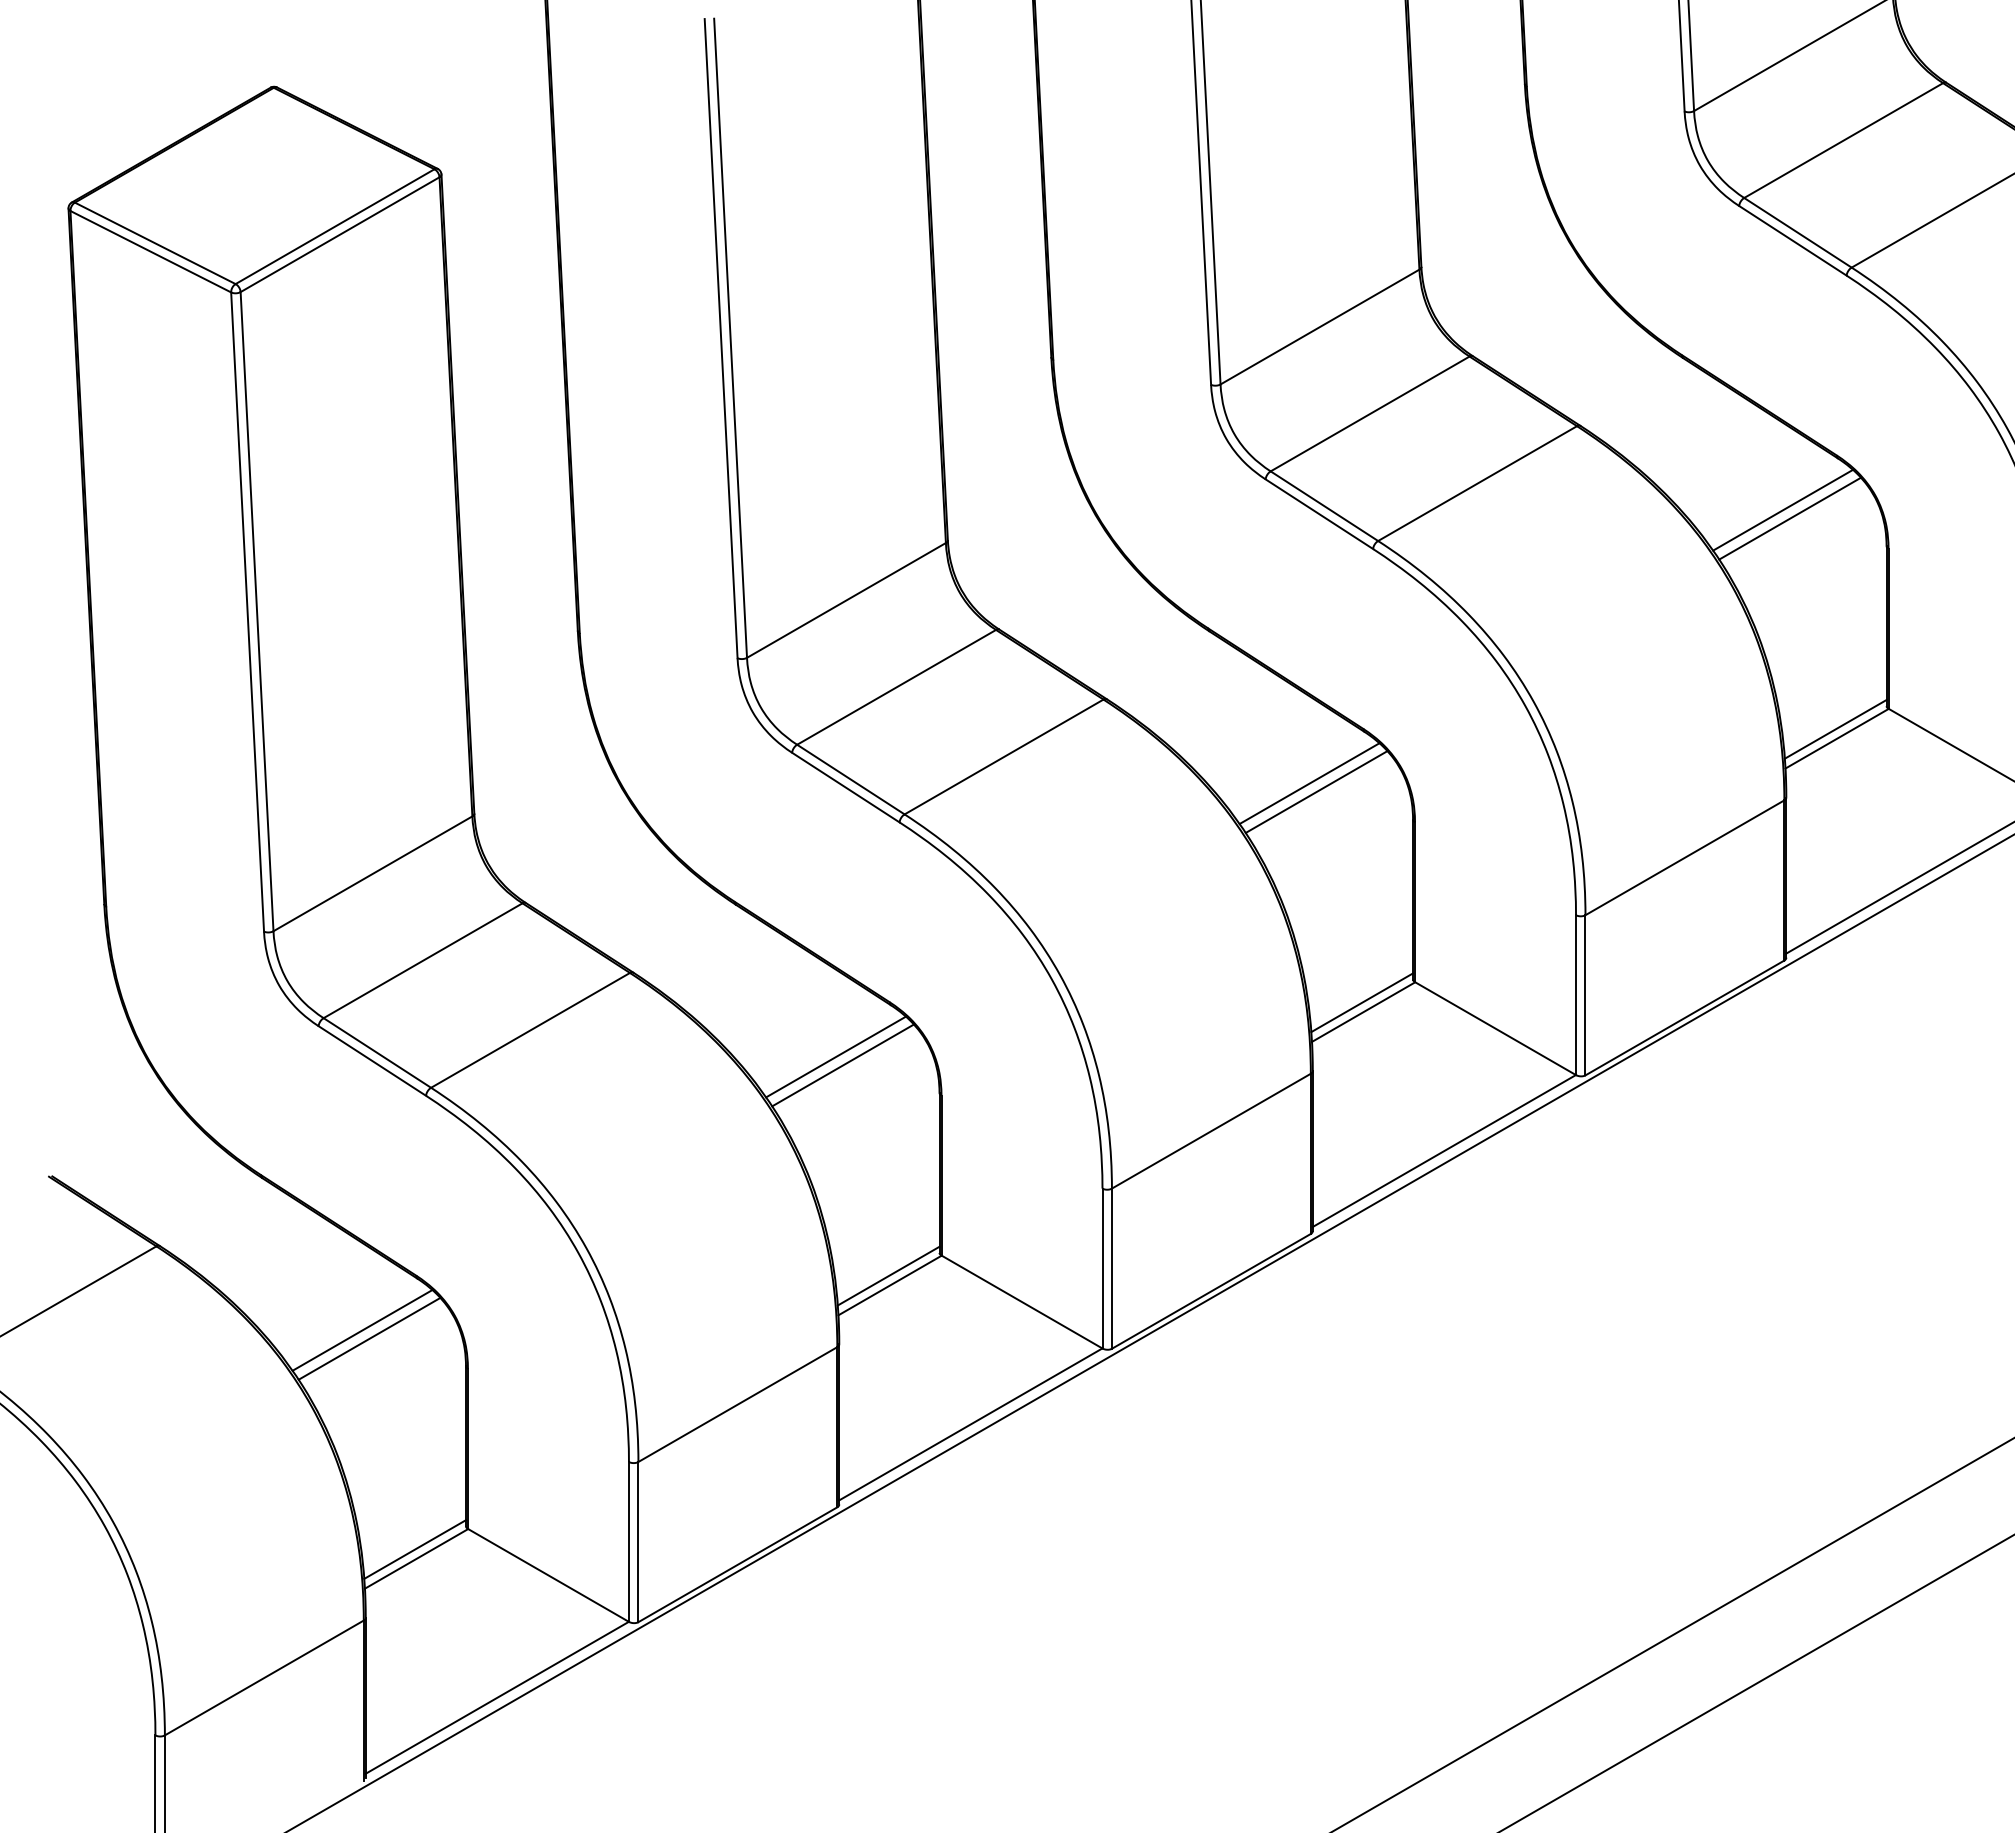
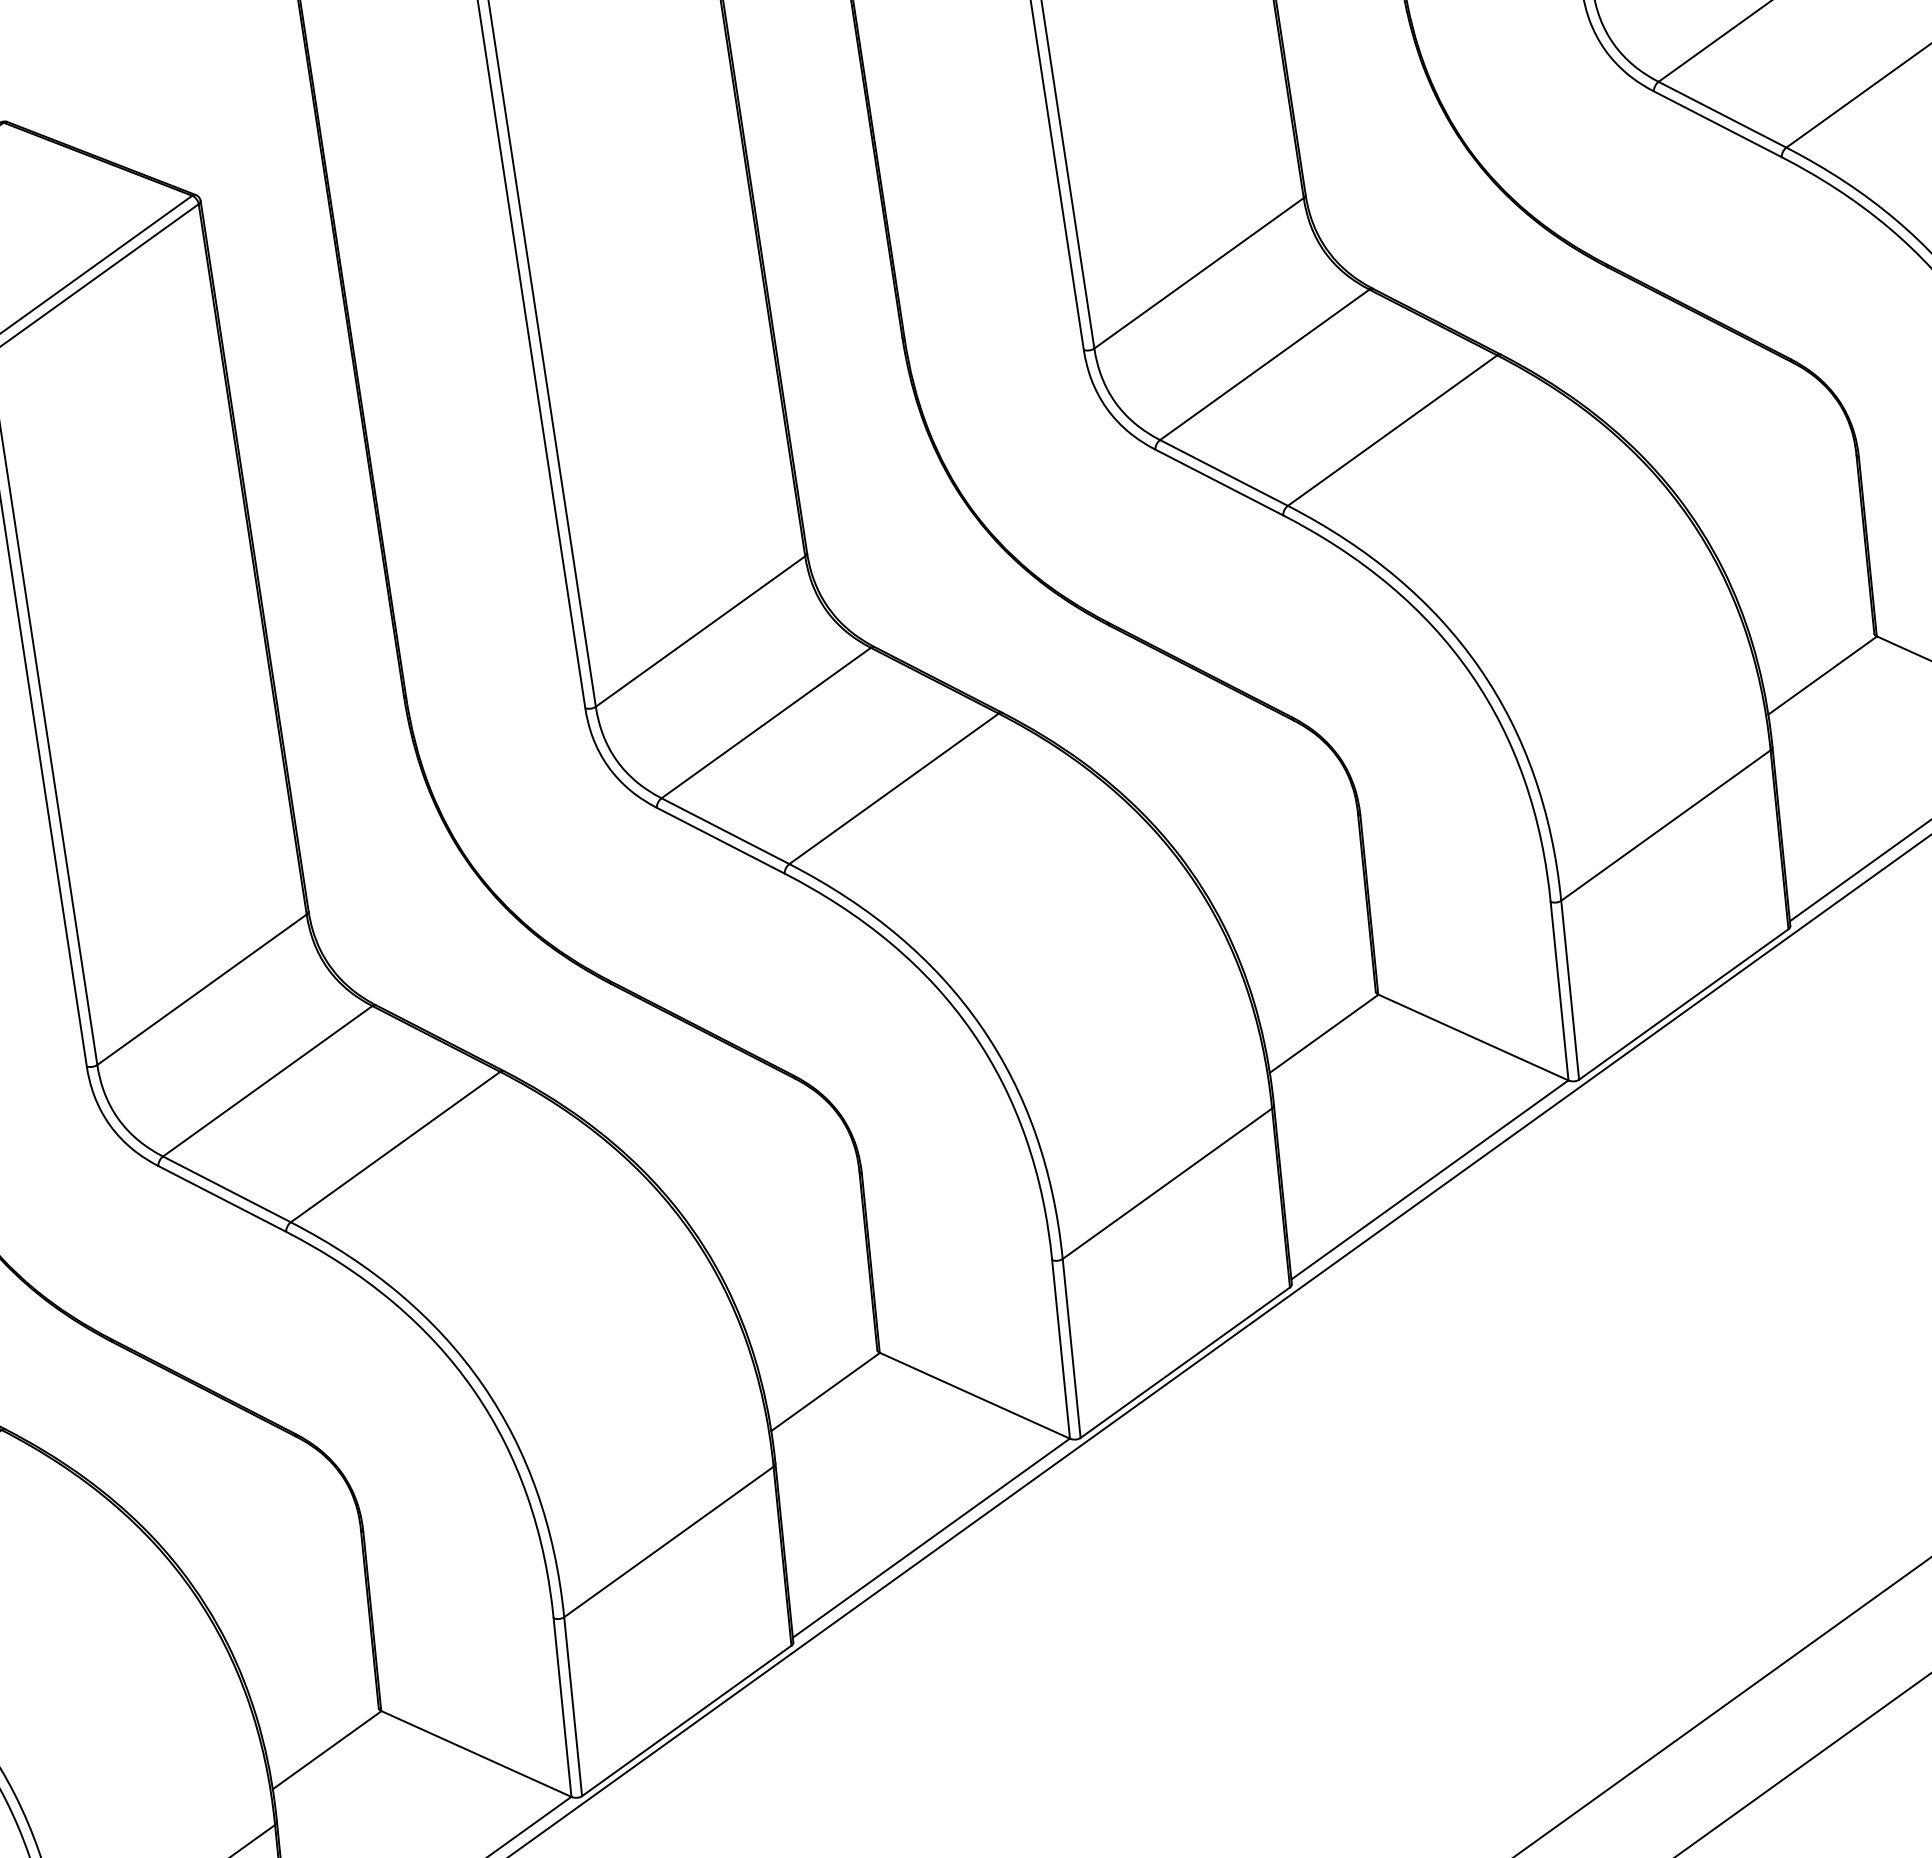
line: (1783, 509) -> (1737, 425), removed
line: (1790, 518) -> (1746, 434), removed
line: (1835, 729) -> (1819, 665), removed
line: (1309, 783) -> (1238, 784), removed
line: (1316, 791) -> (1246, 792), removed
line: (1362, 1002) -> (1321, 1023), removed
line: (835, 1056) -> (739, 1142), removed
line: (842, 1065) -> (747, 1151), removed
line: (888, 1275) -> (822, 1380), removed
line: (362, 1330) -> (241, 1501), removed
line: (369, 1338) -> (250, 1509), removed
line: (415, 1549) -> (324, 1739), removed

